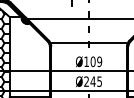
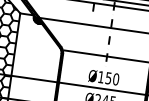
text: (95, 61) -> (111, 78), Ø109 -> Ø150

